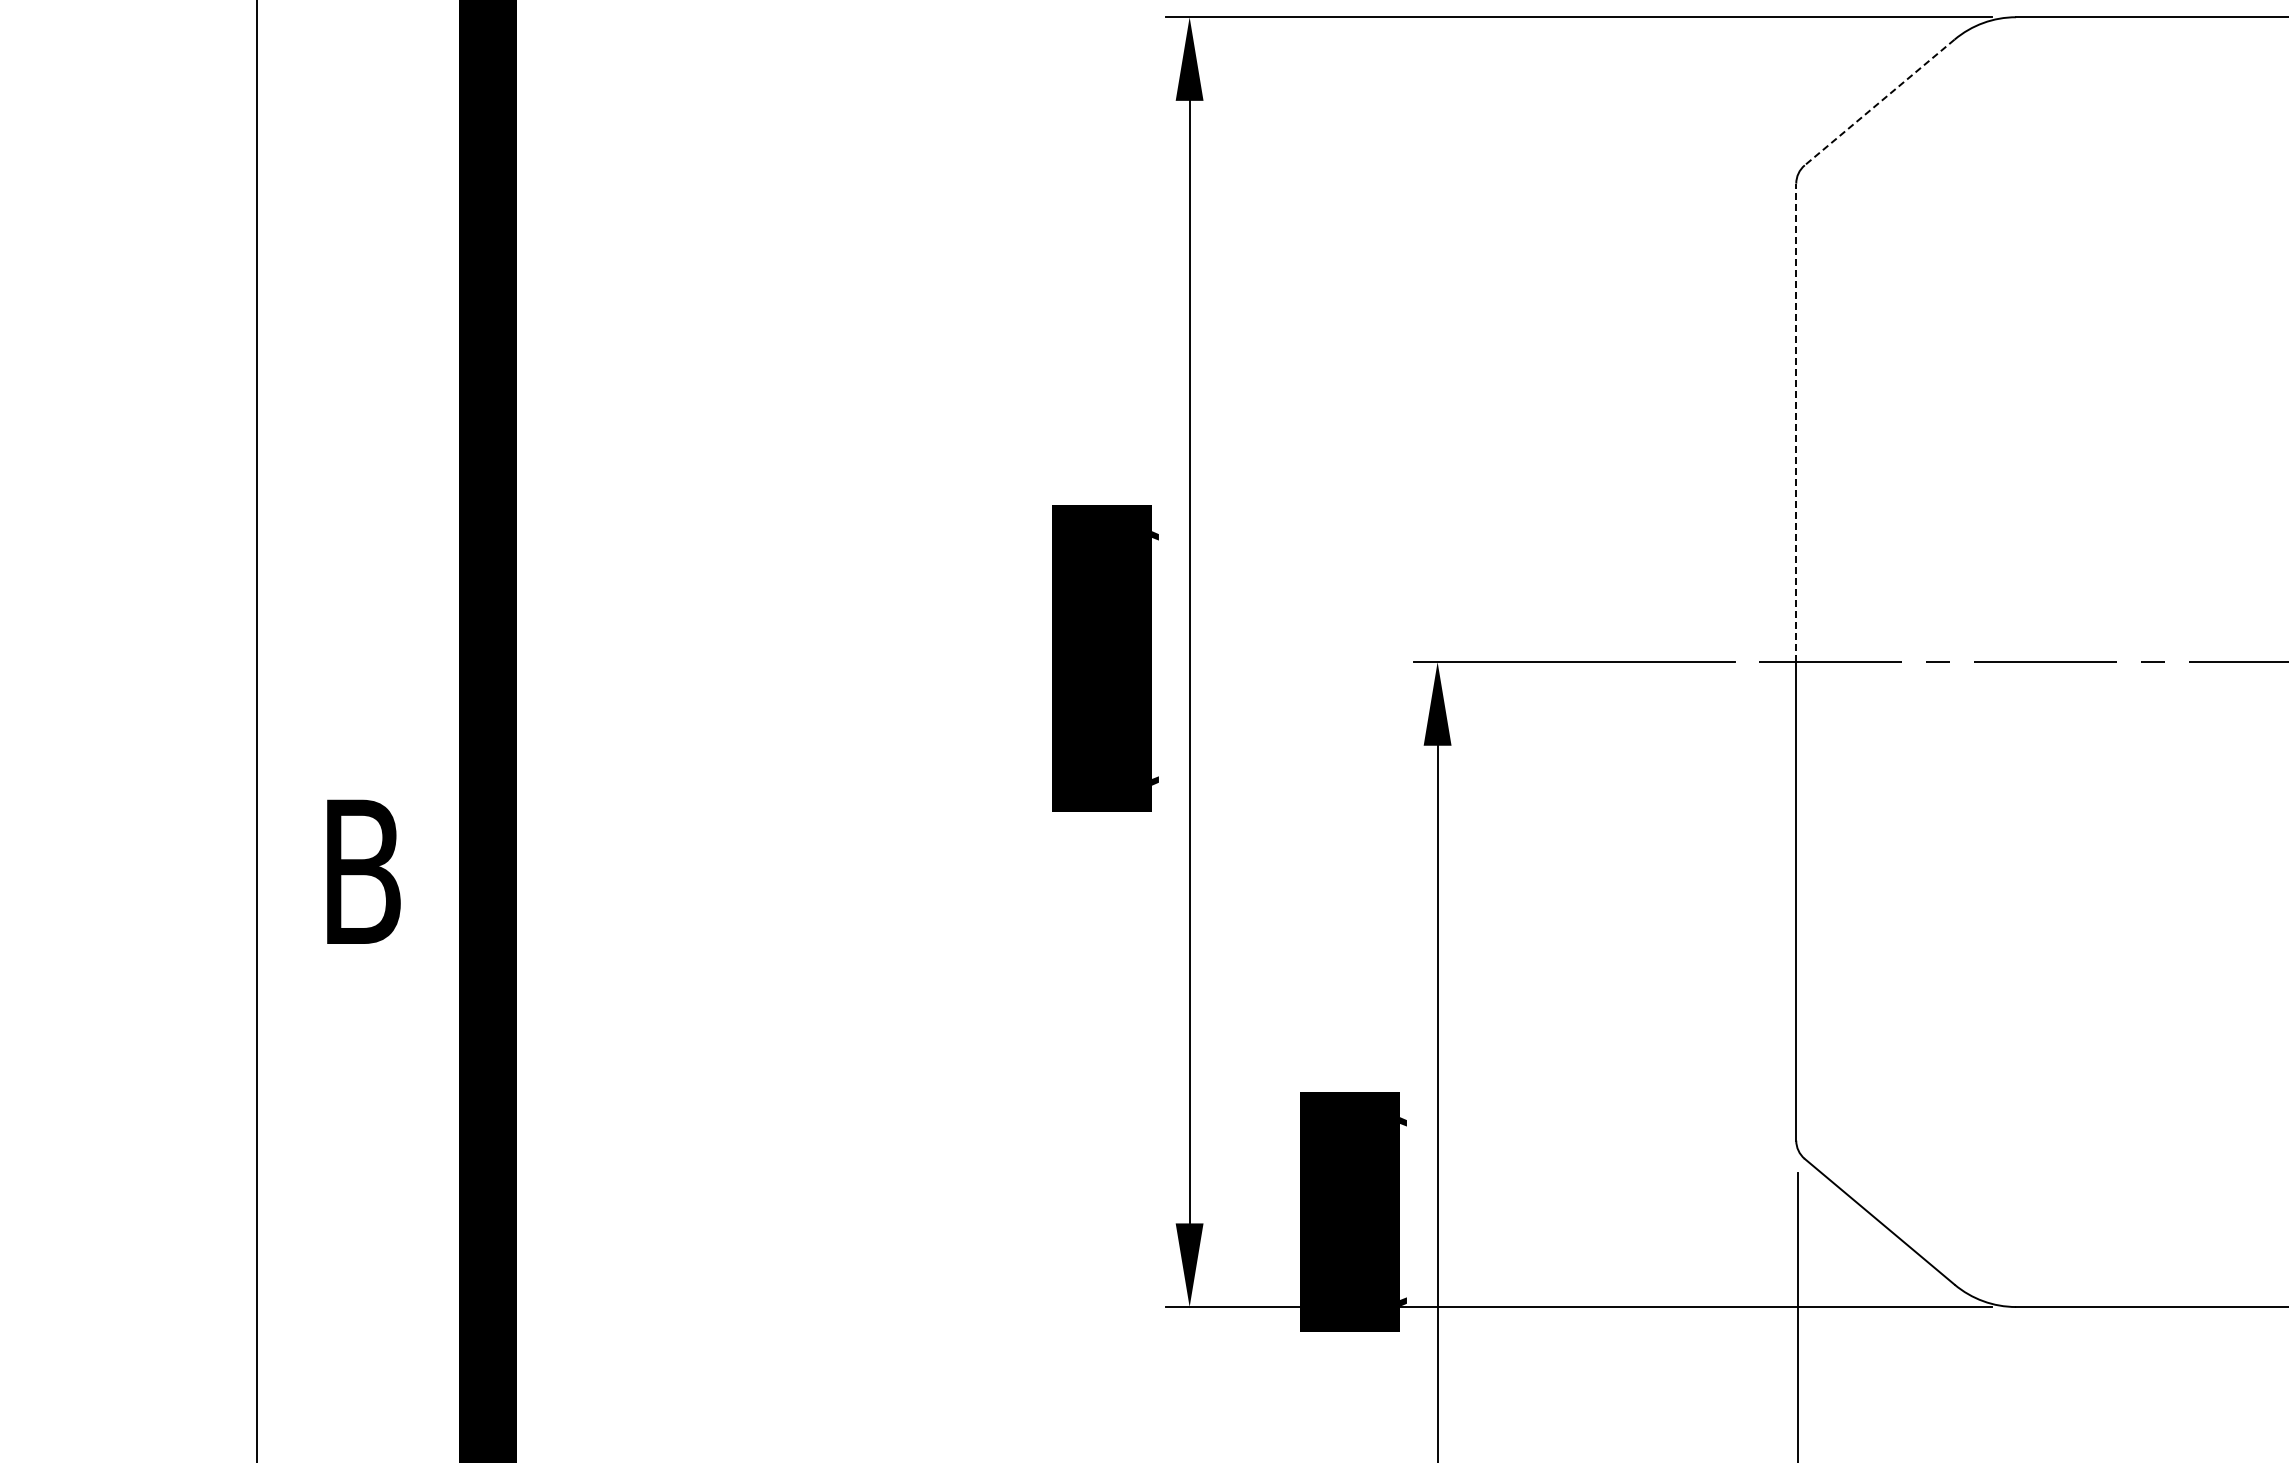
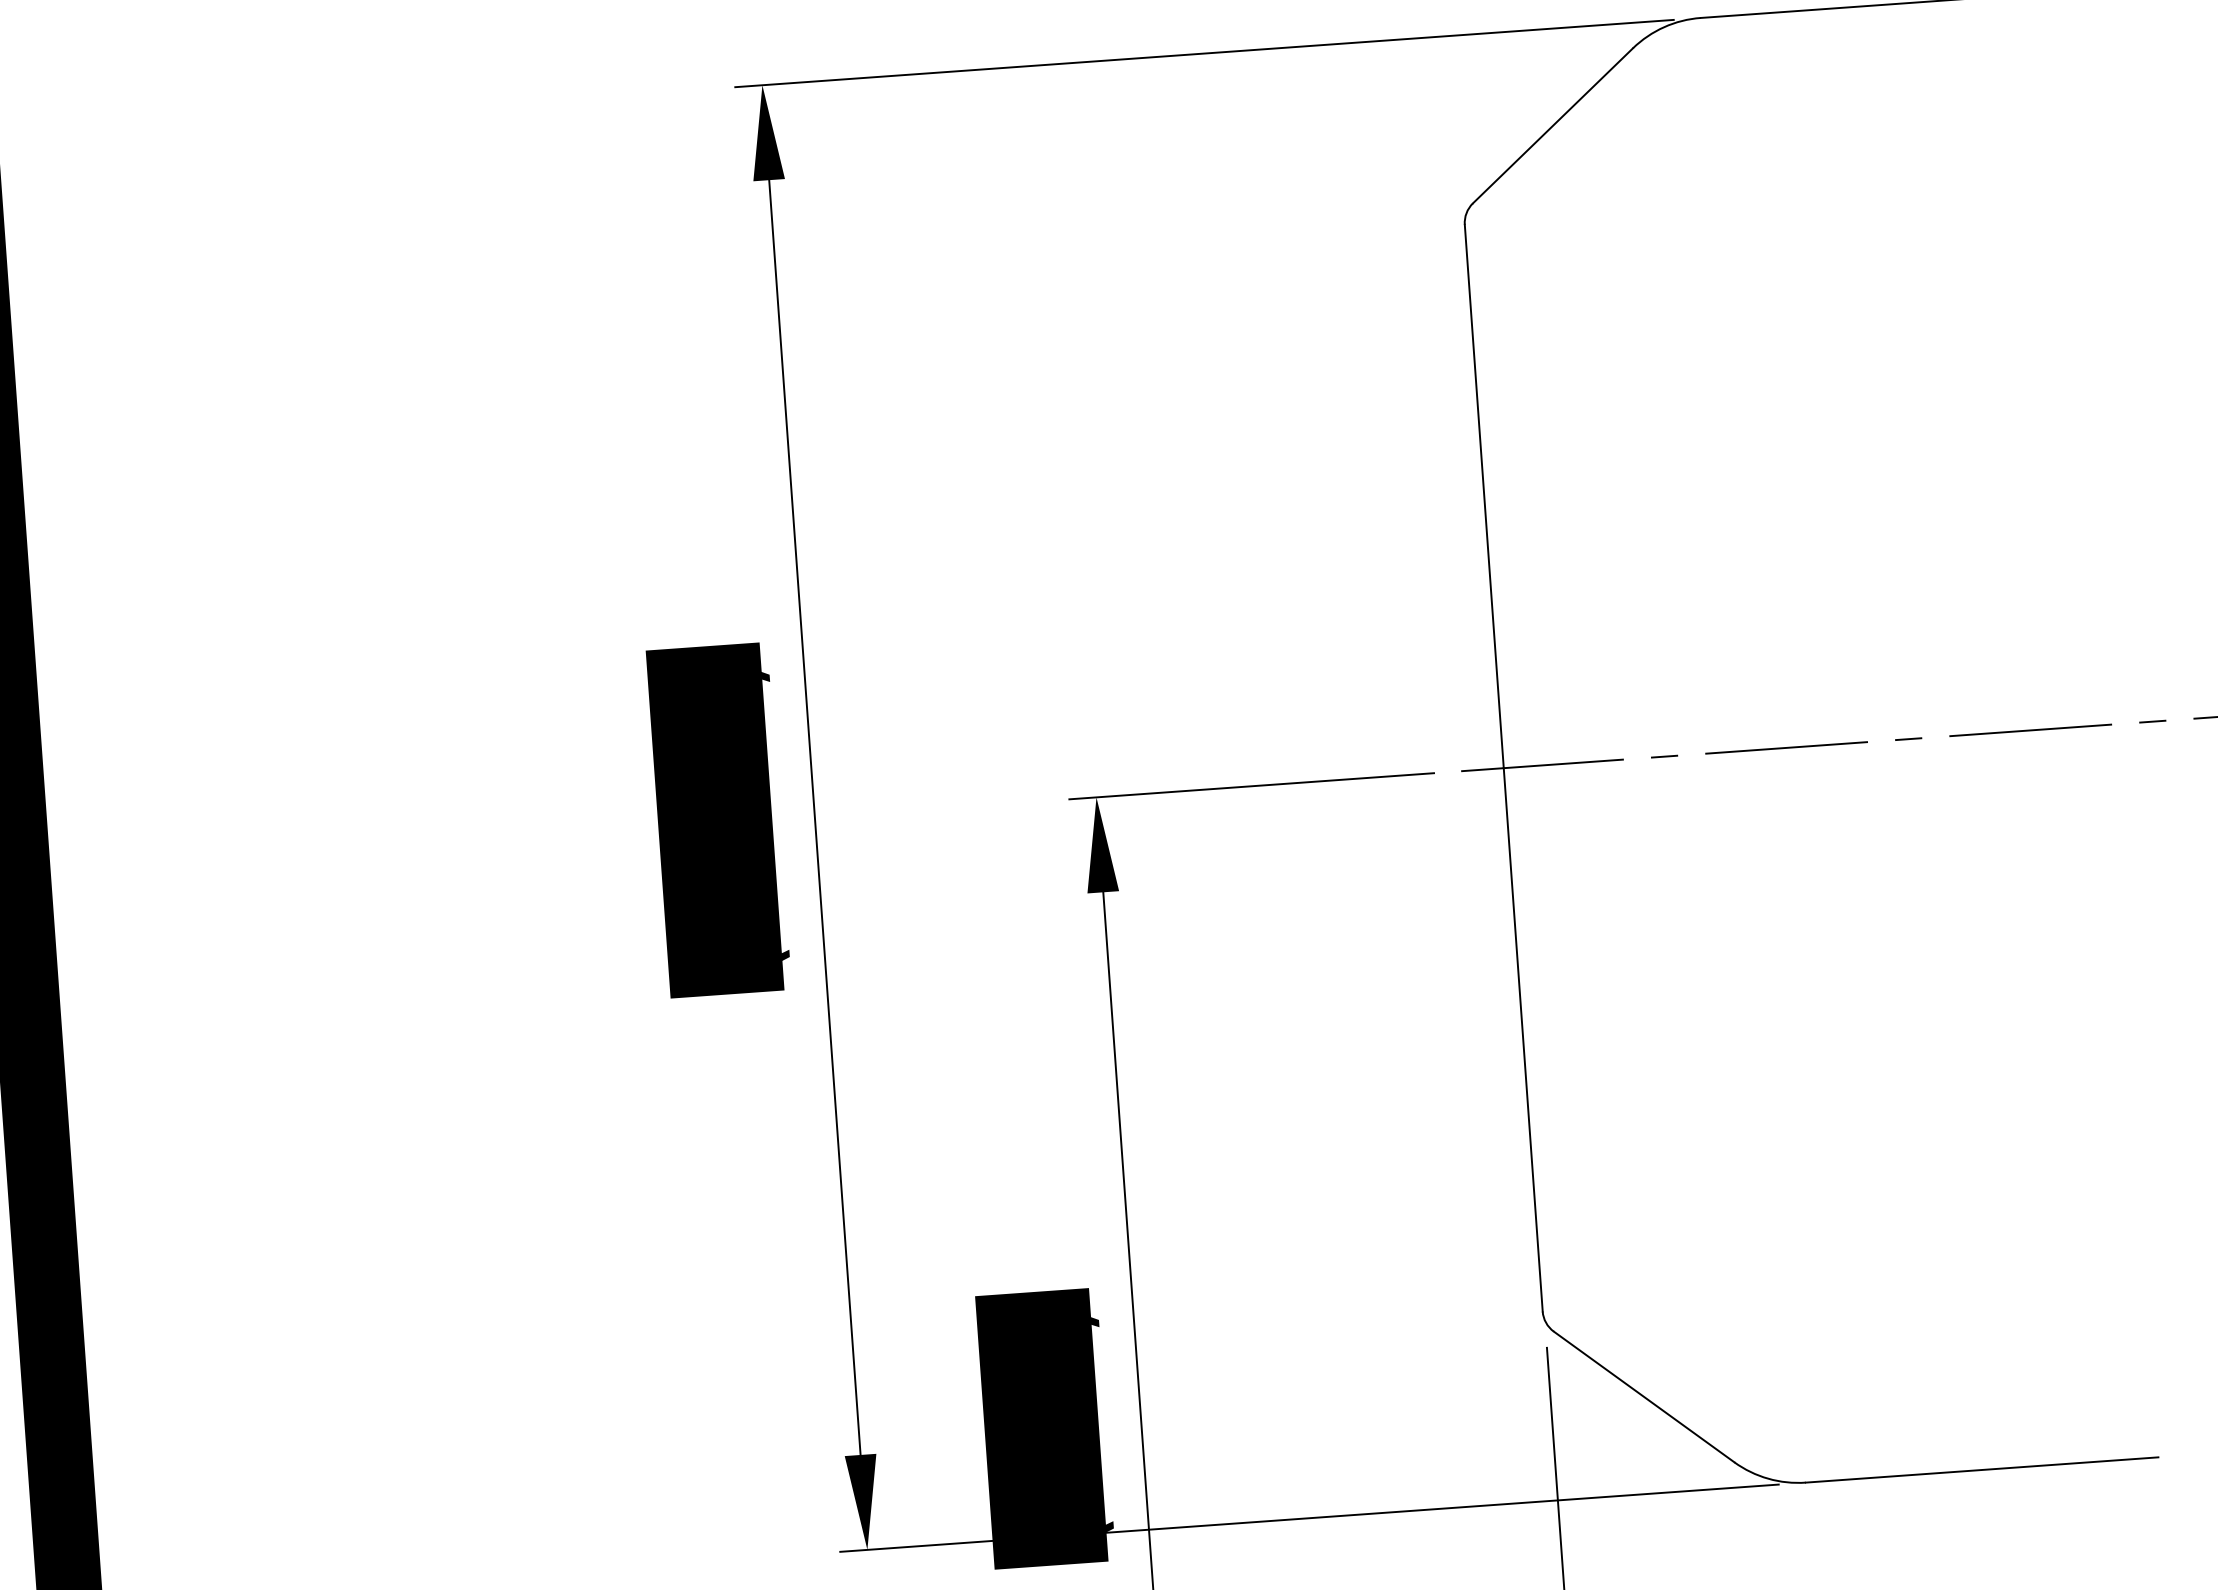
line: (1879, 102) -> (1552, 125), dashed -> solid
line: (1796, 422) -> (1484, 496), dashed -> solid

